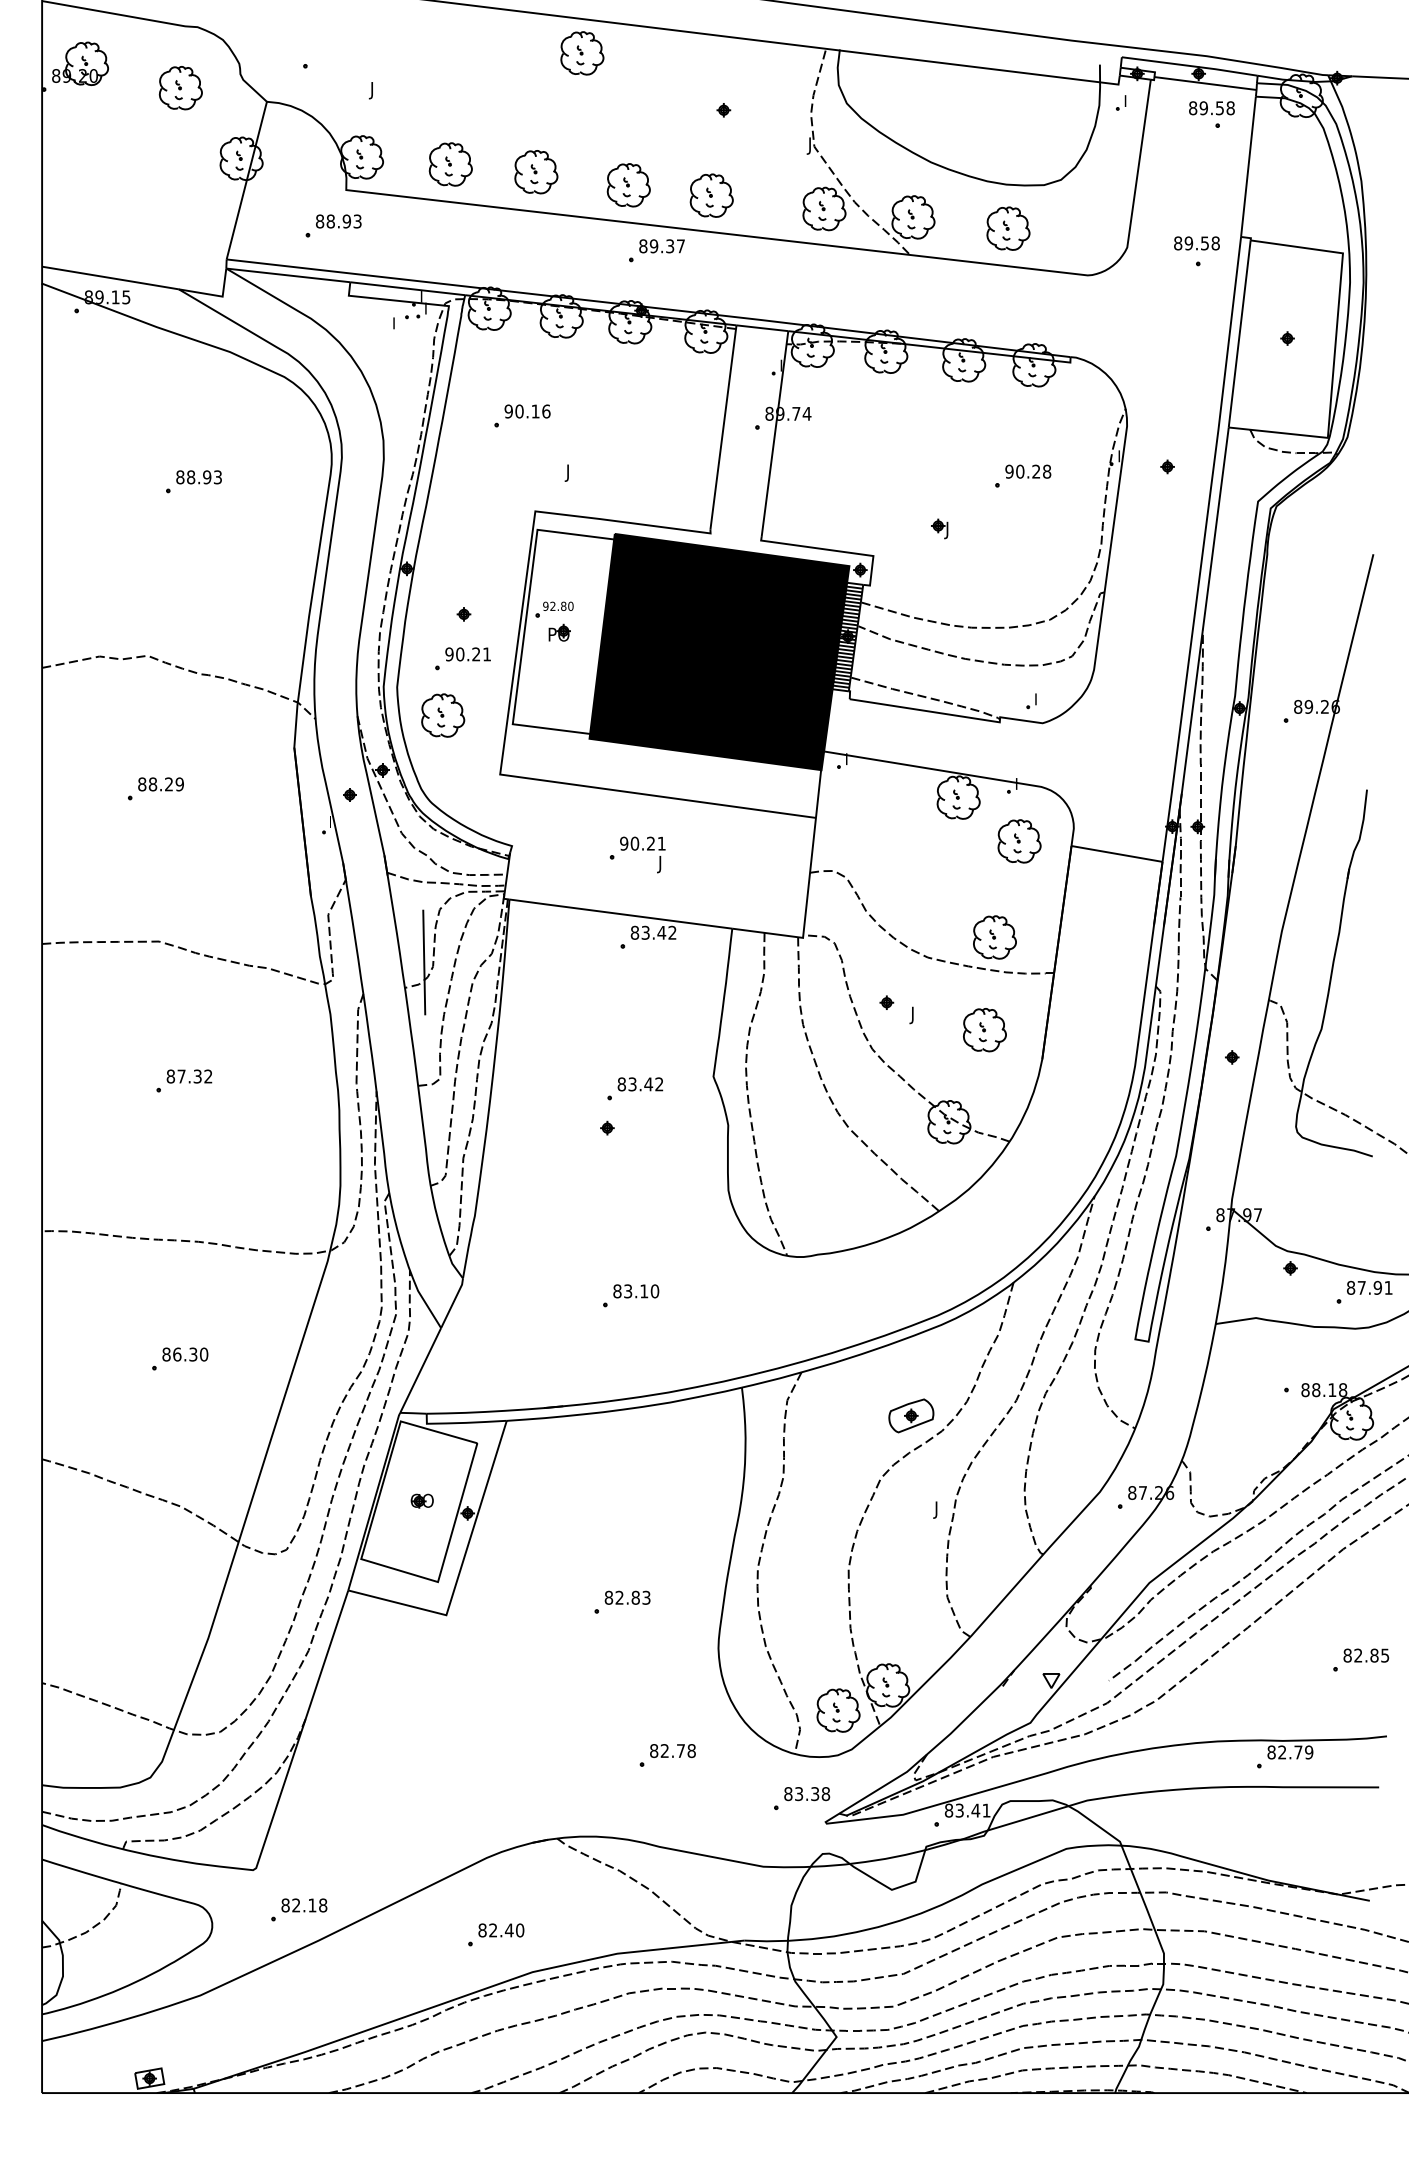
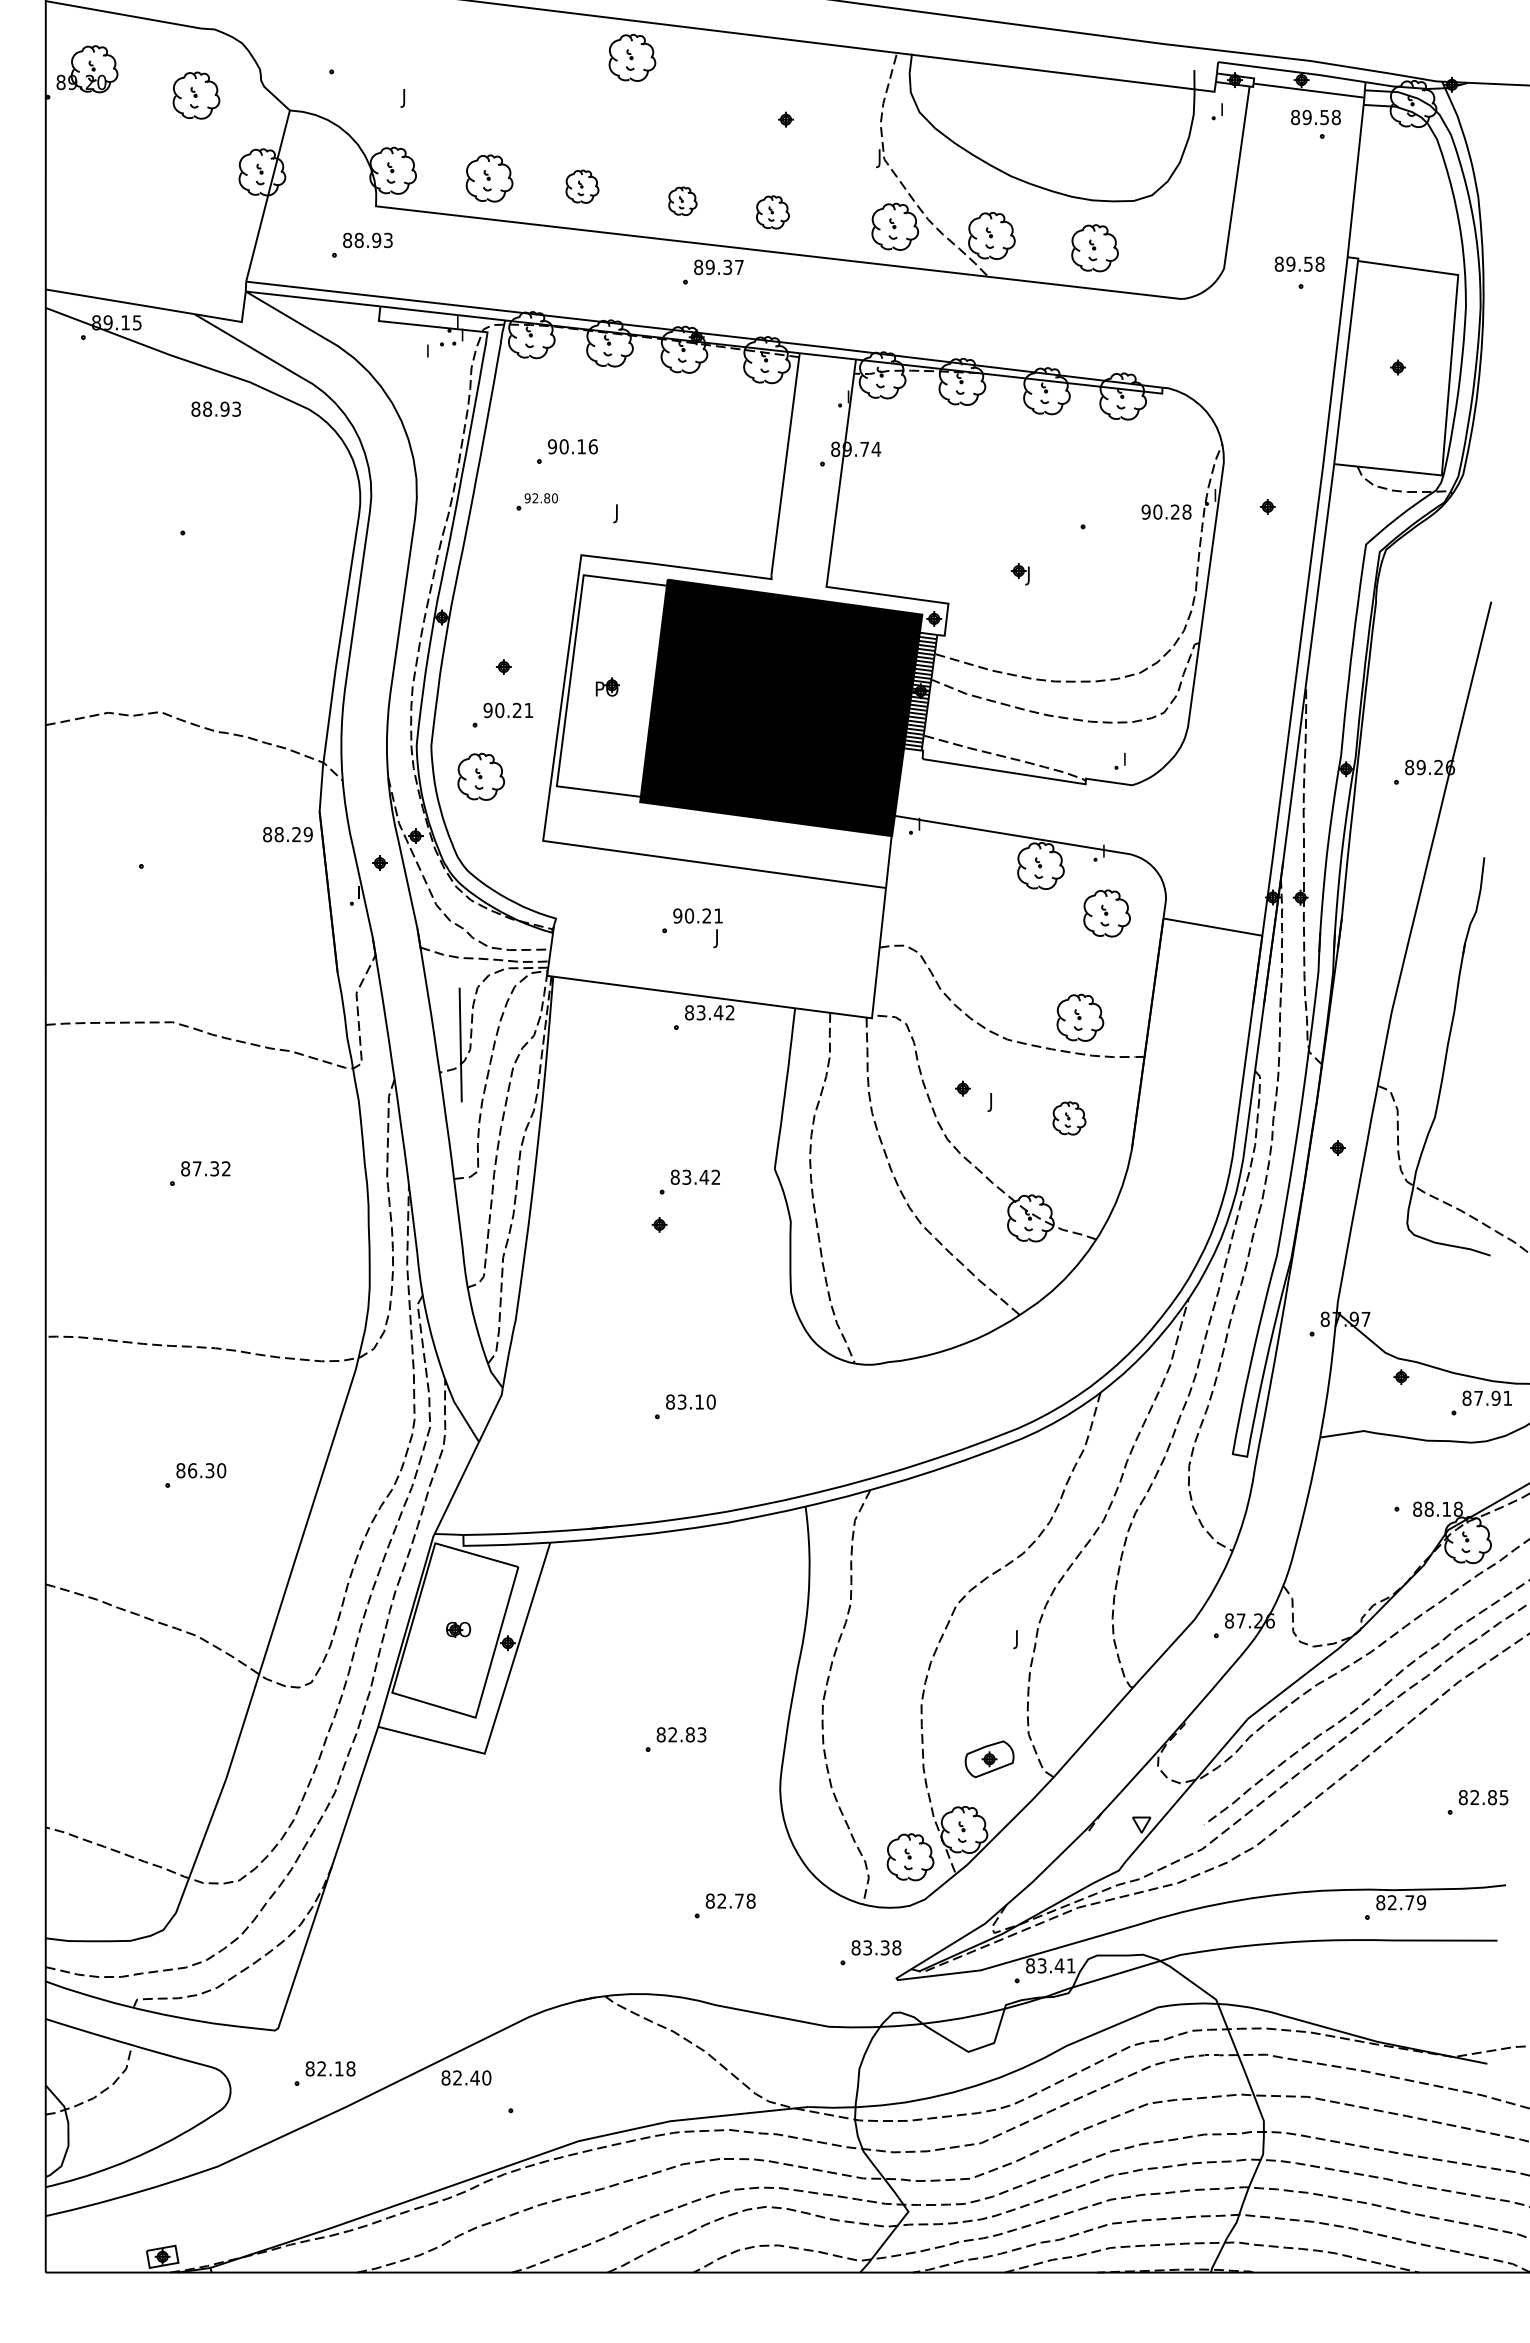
part: (536, 171) -> (582, 186), size x0.7
part: (628, 185) -> (682, 201), size x0.6
part: (711, 195) -> (772, 212), size x0.7
text: (1028, 471) -> (1166, 511), moved
text: (198, 476) -> (215, 408), moved
part: (553, 609) -> (536, 501), moved
text: (160, 784) -> (287, 834), moved
part: (984, 1030) -> (1069, 1118), size x0.7
part: (911, 1416) -> (989, 1759), moved
text: (501, 1930) -> (466, 2077), moved

